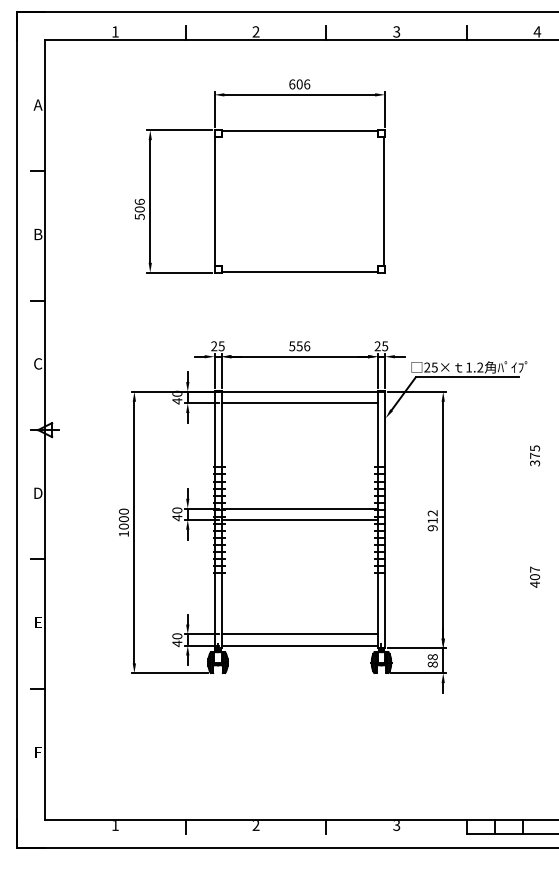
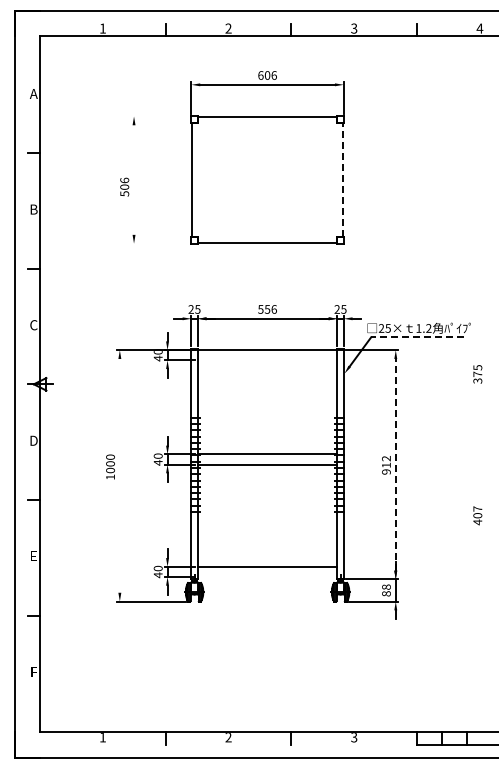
line: (178, 130) -> (159, 116), removed
line: (150, 200) -> (134, 179), removed
line: (384, 200) -> (343, 179), solid -> dashed
line: (178, 272) -> (159, 243), removed
line: (466, 377) -> (416, 337), solid -> dashed
line: (299, 403) -> (267, 360), removed
text: (534, 456) -> (477, 374), moved
line: (442, 519) -> (395, 464), solid -> dashed
line: (133, 532) -> (119, 475), removed
line: (299, 645) -> (267, 576), removed

